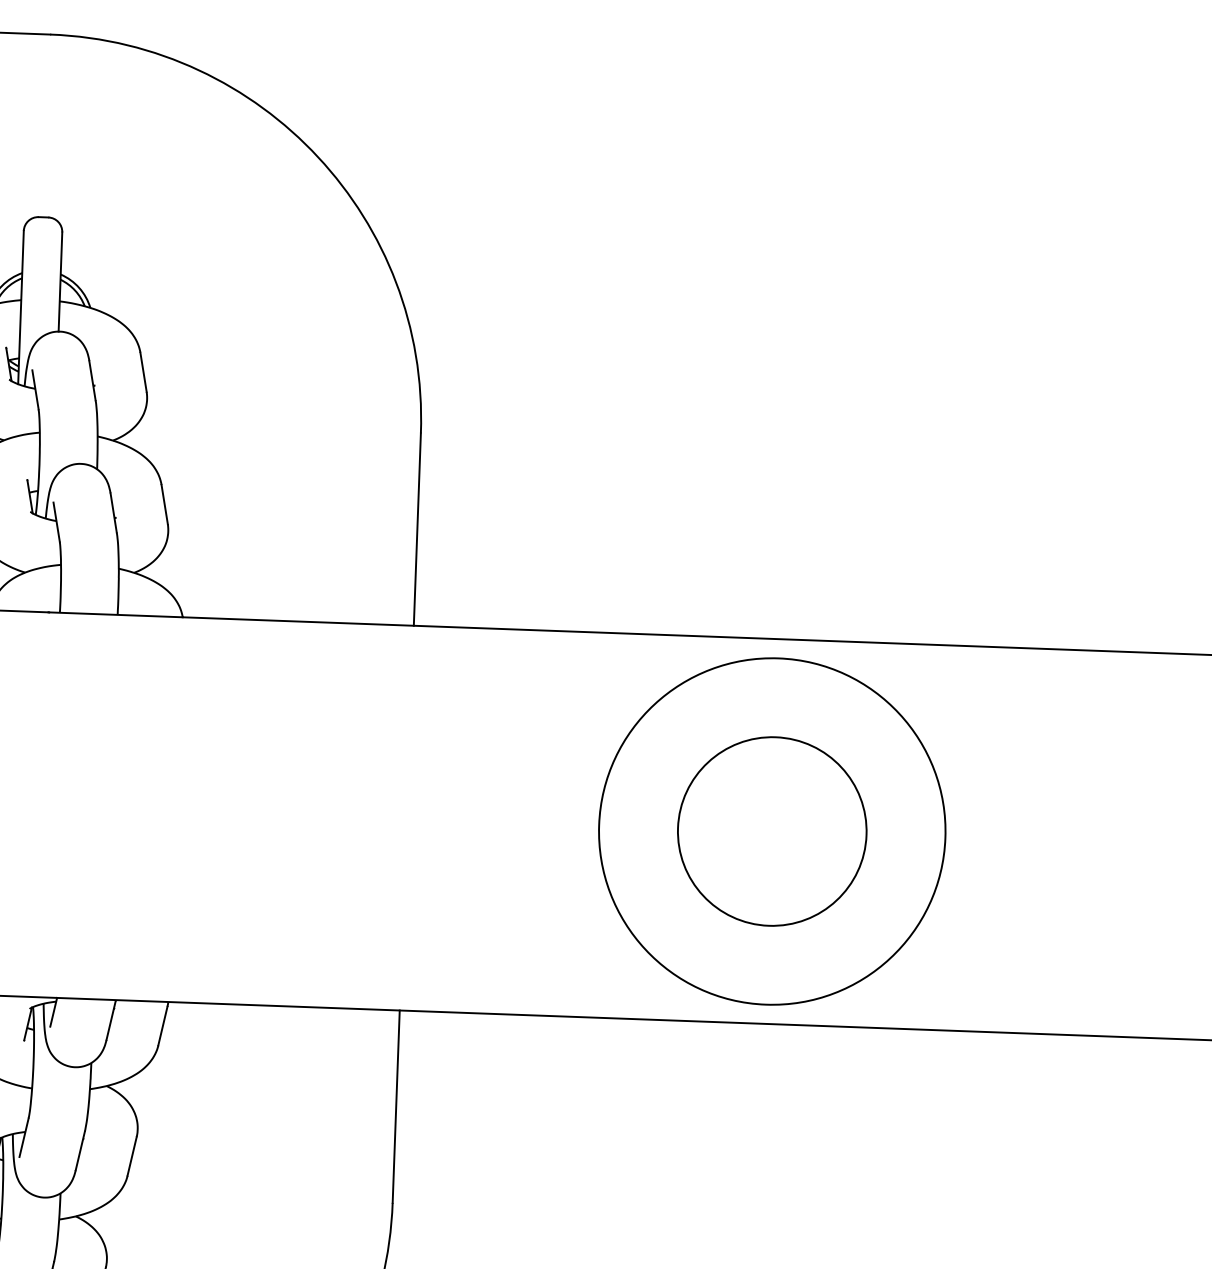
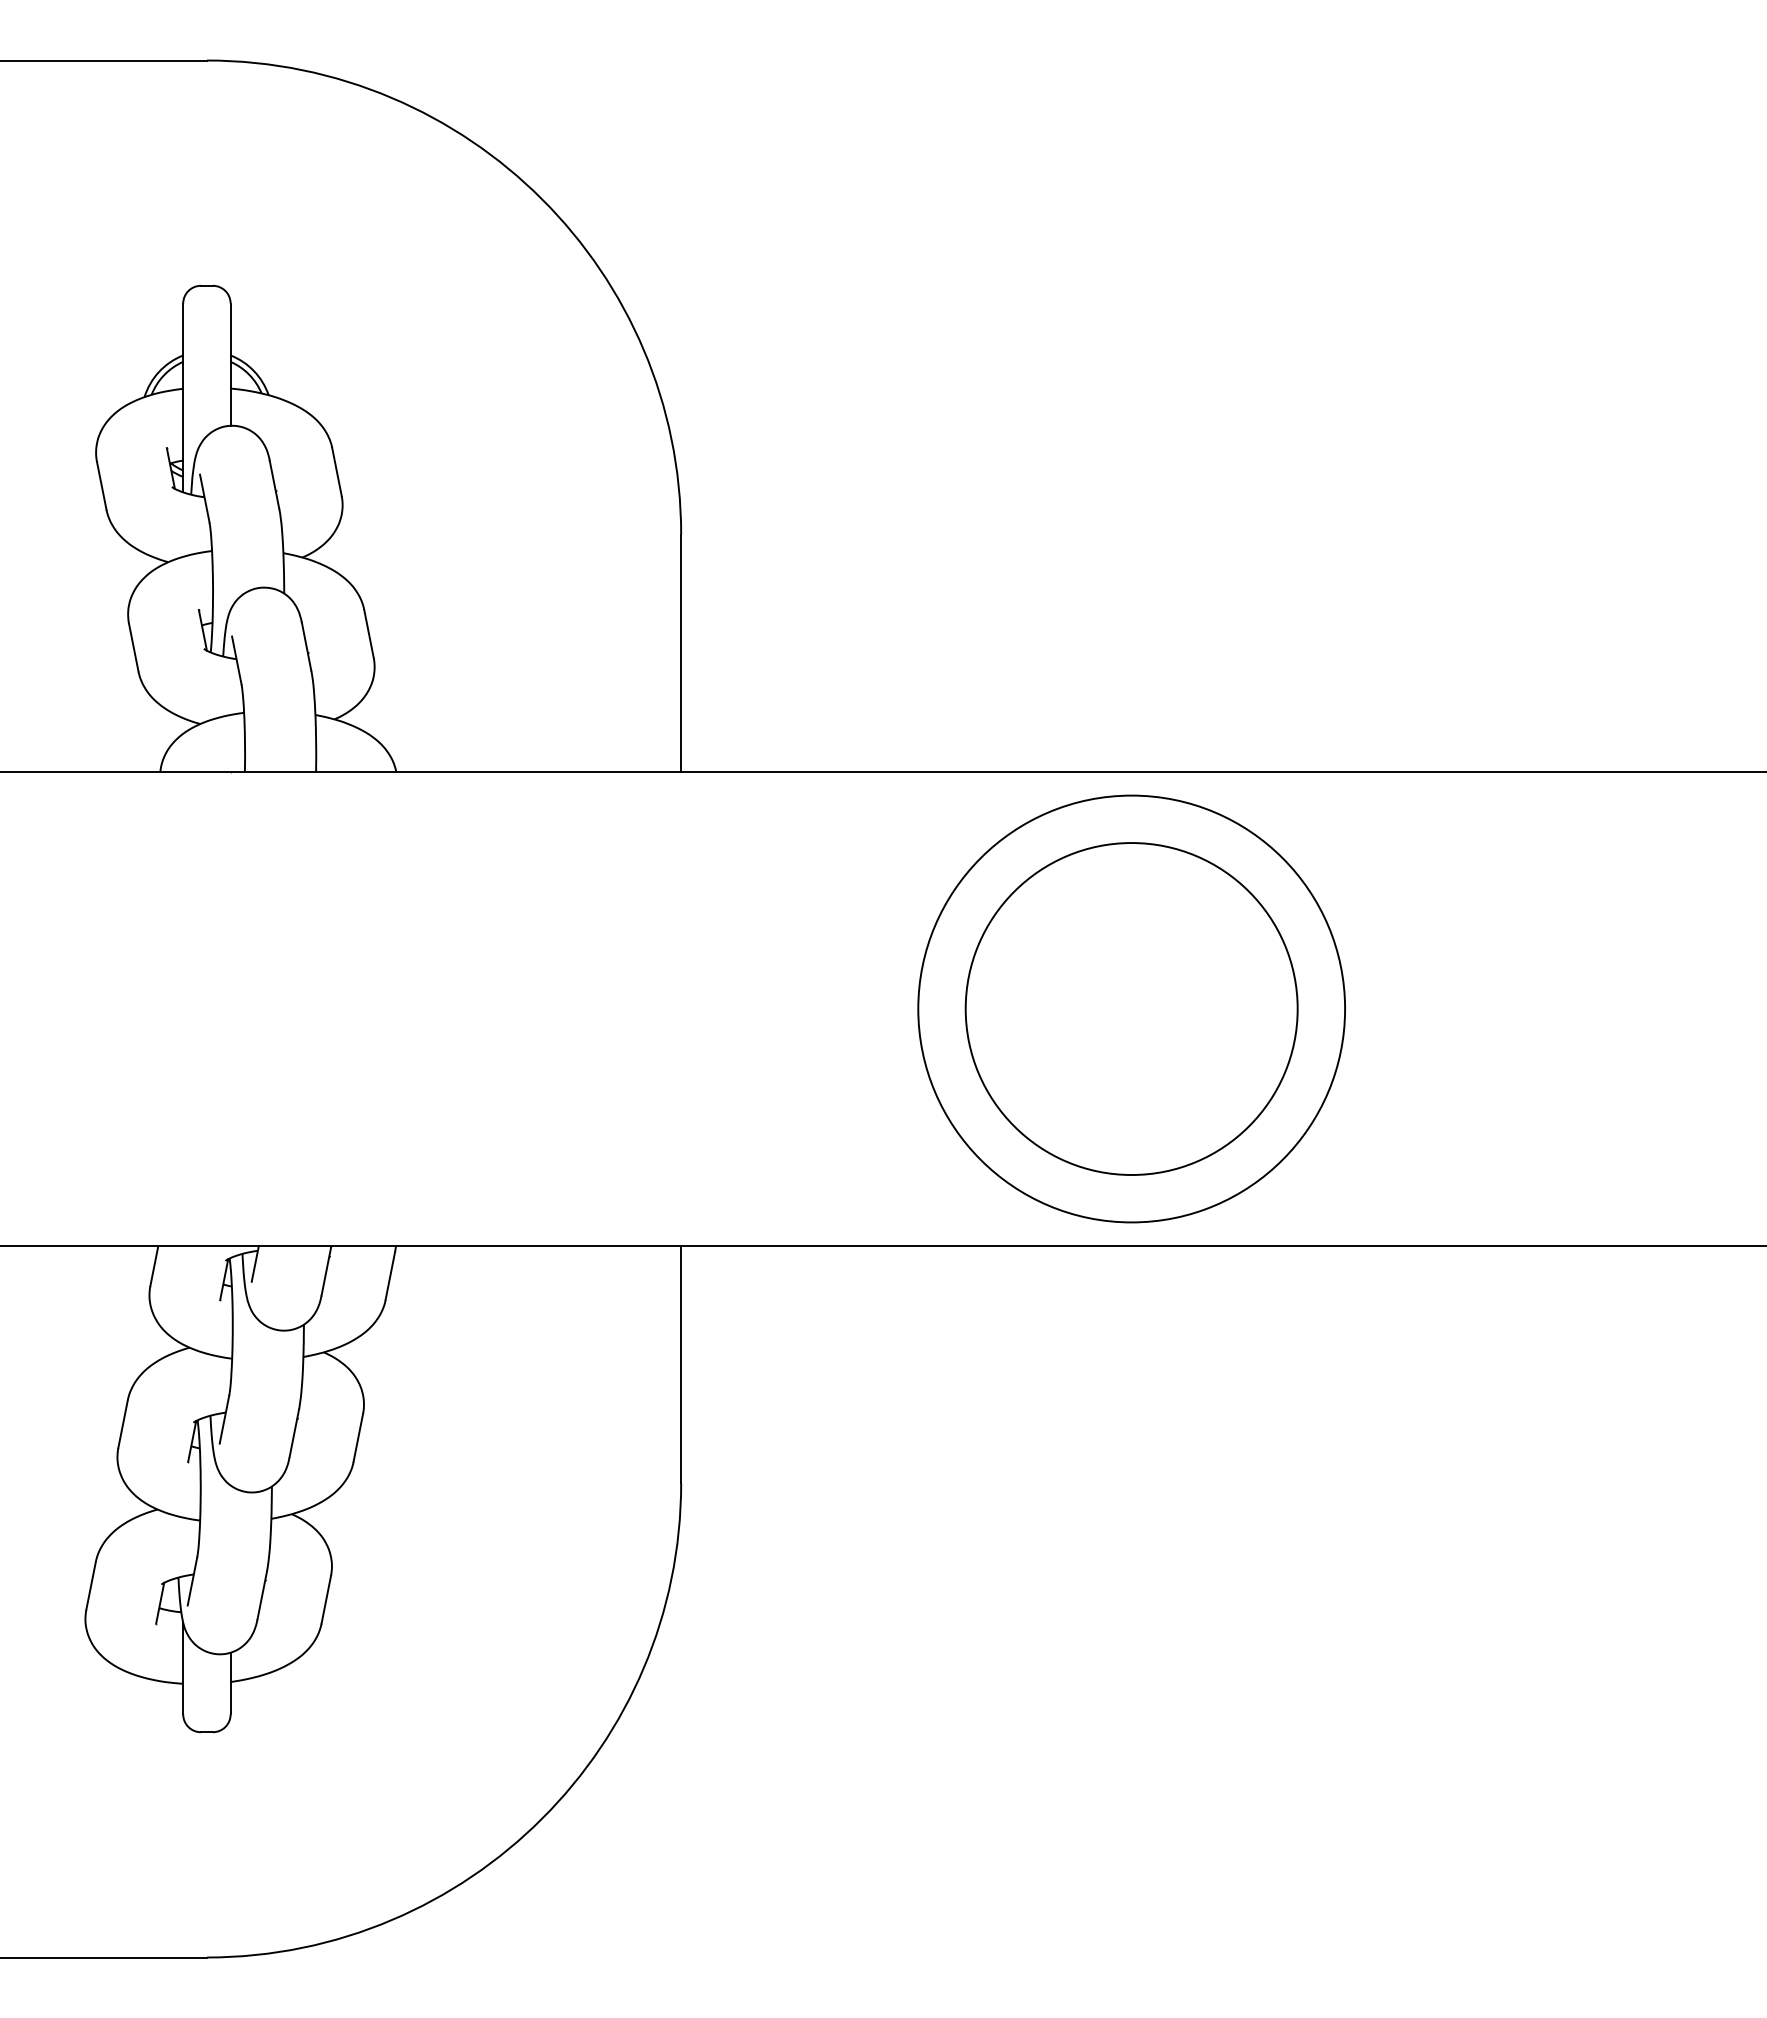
circle: (772, 831) -> (1131, 1009), size x1.43

